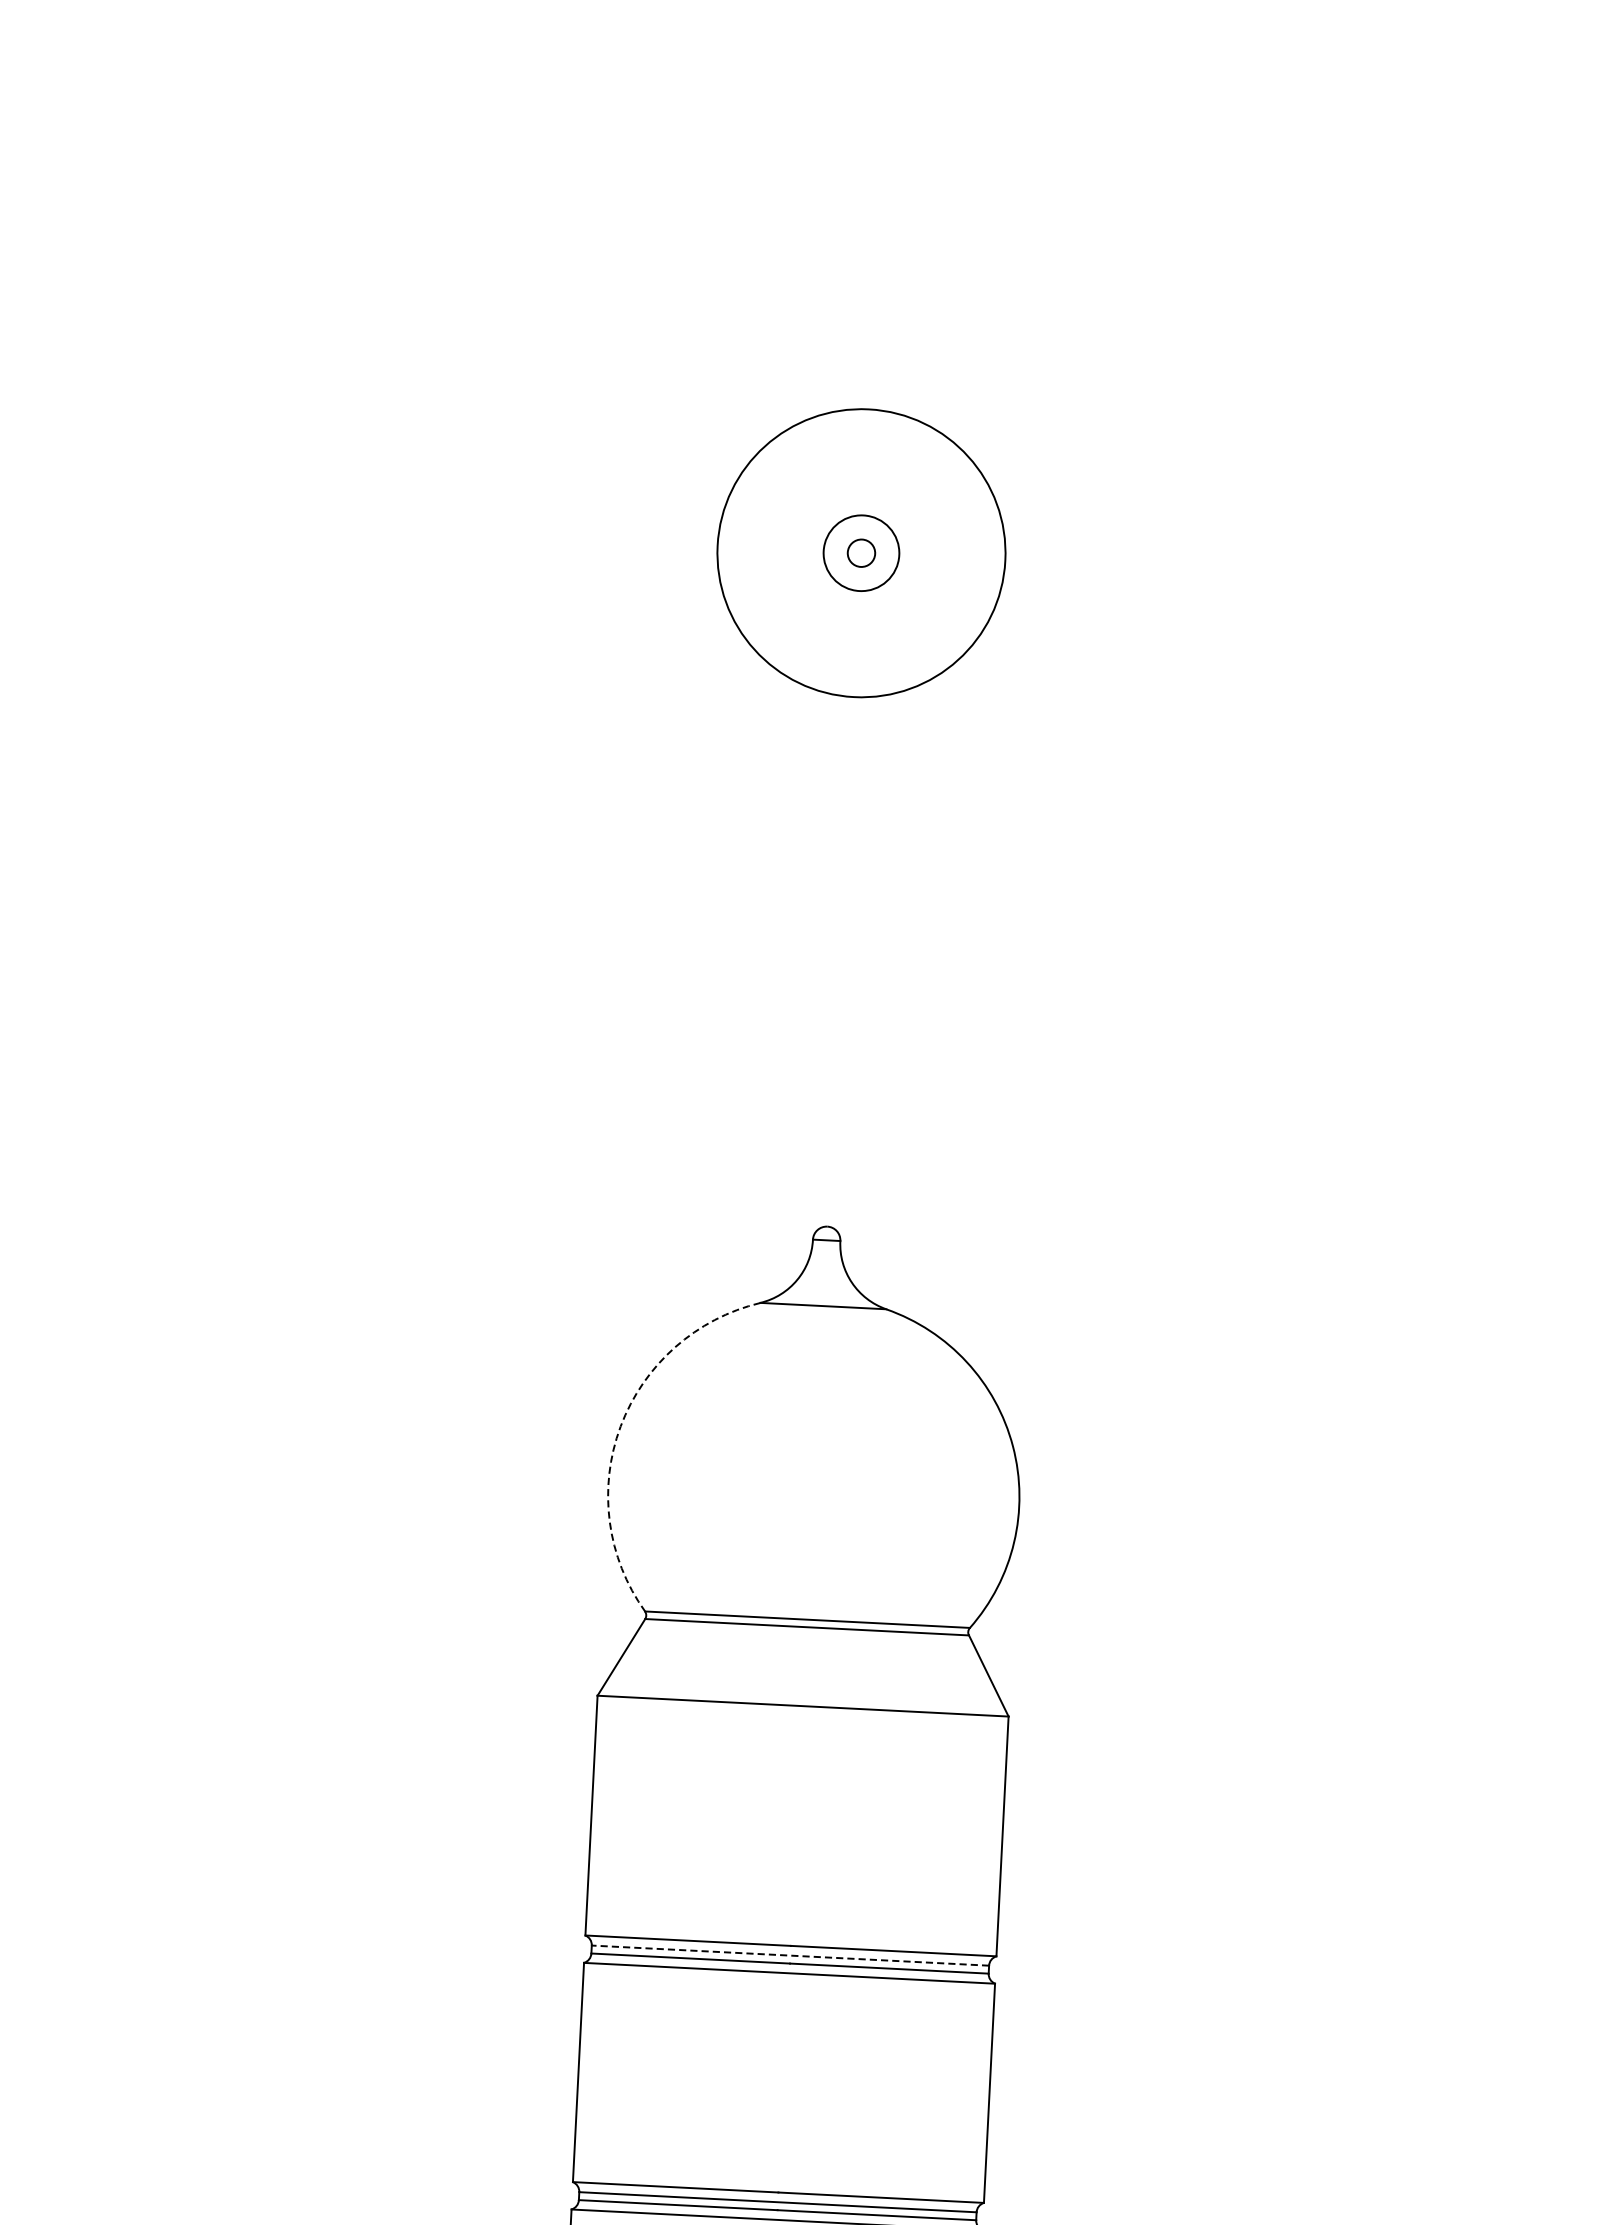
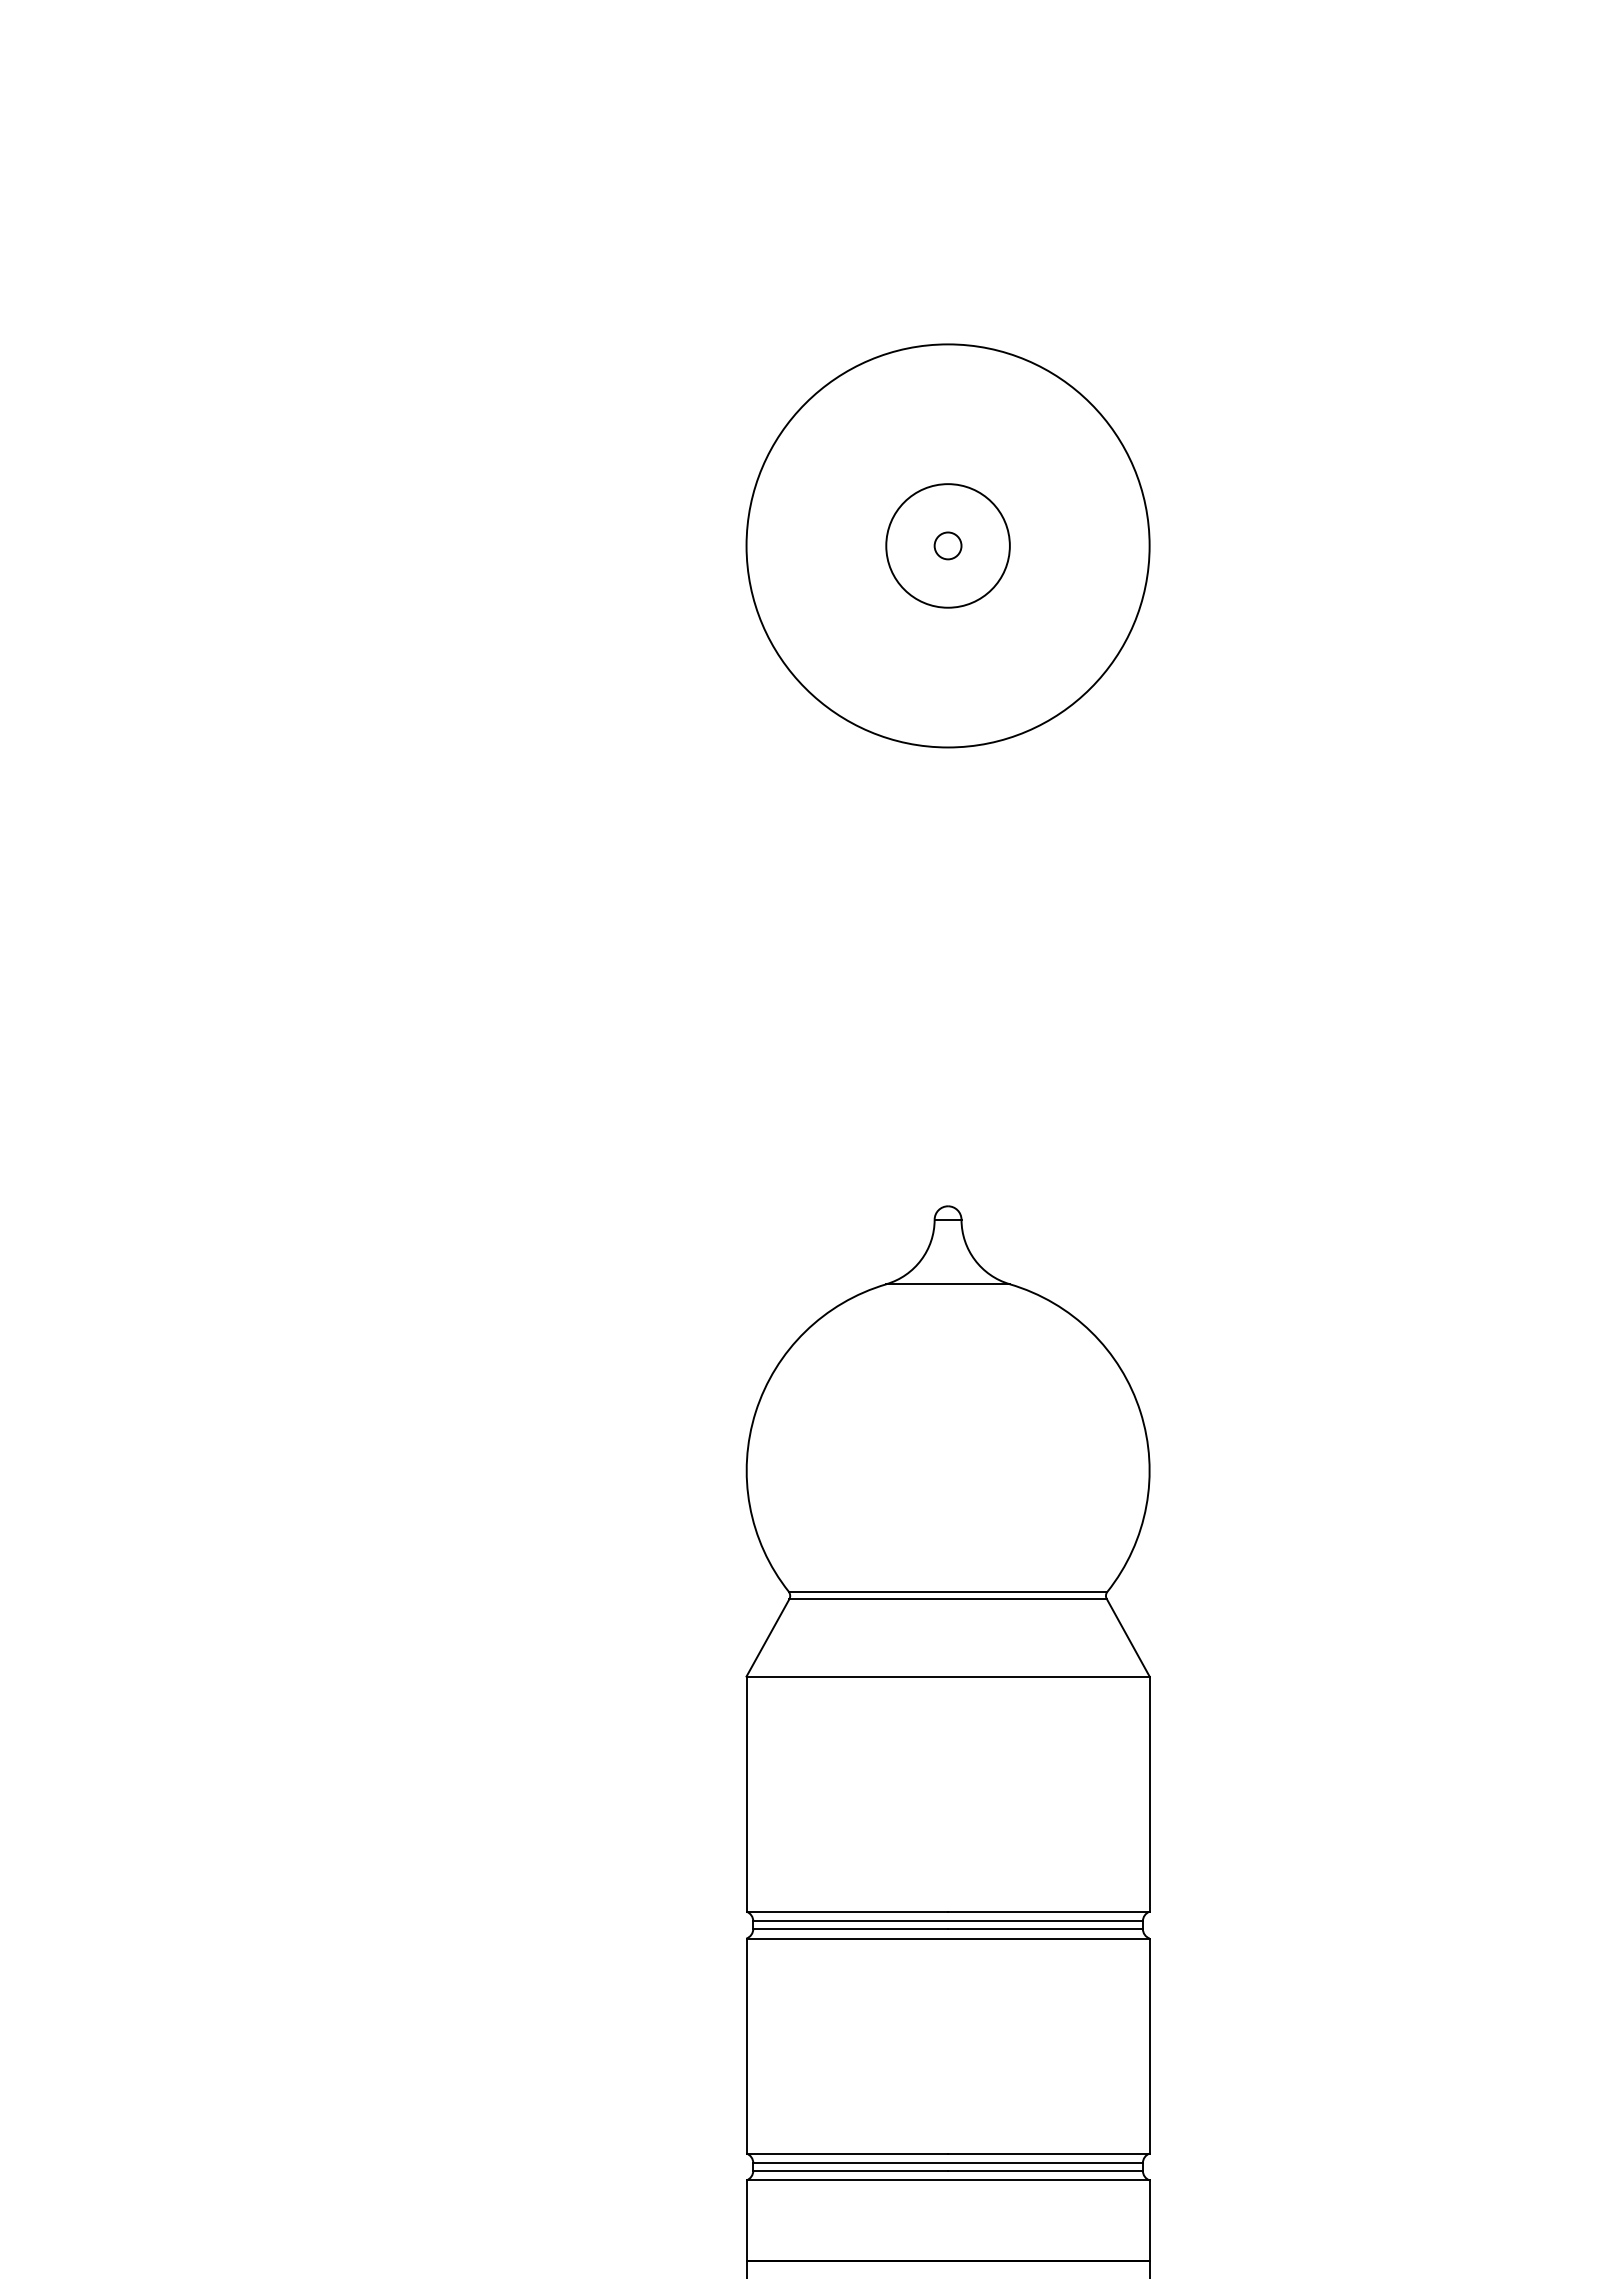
circle: (860, 552) -> (947, 545), size x1.43
circle: (860, 552) -> (947, 545), size x1.67
arc: (620, 1426) -> (755, 1412), dashed -> solid
line: (790, 1955) -> (948, 1921), dashed -> solid

